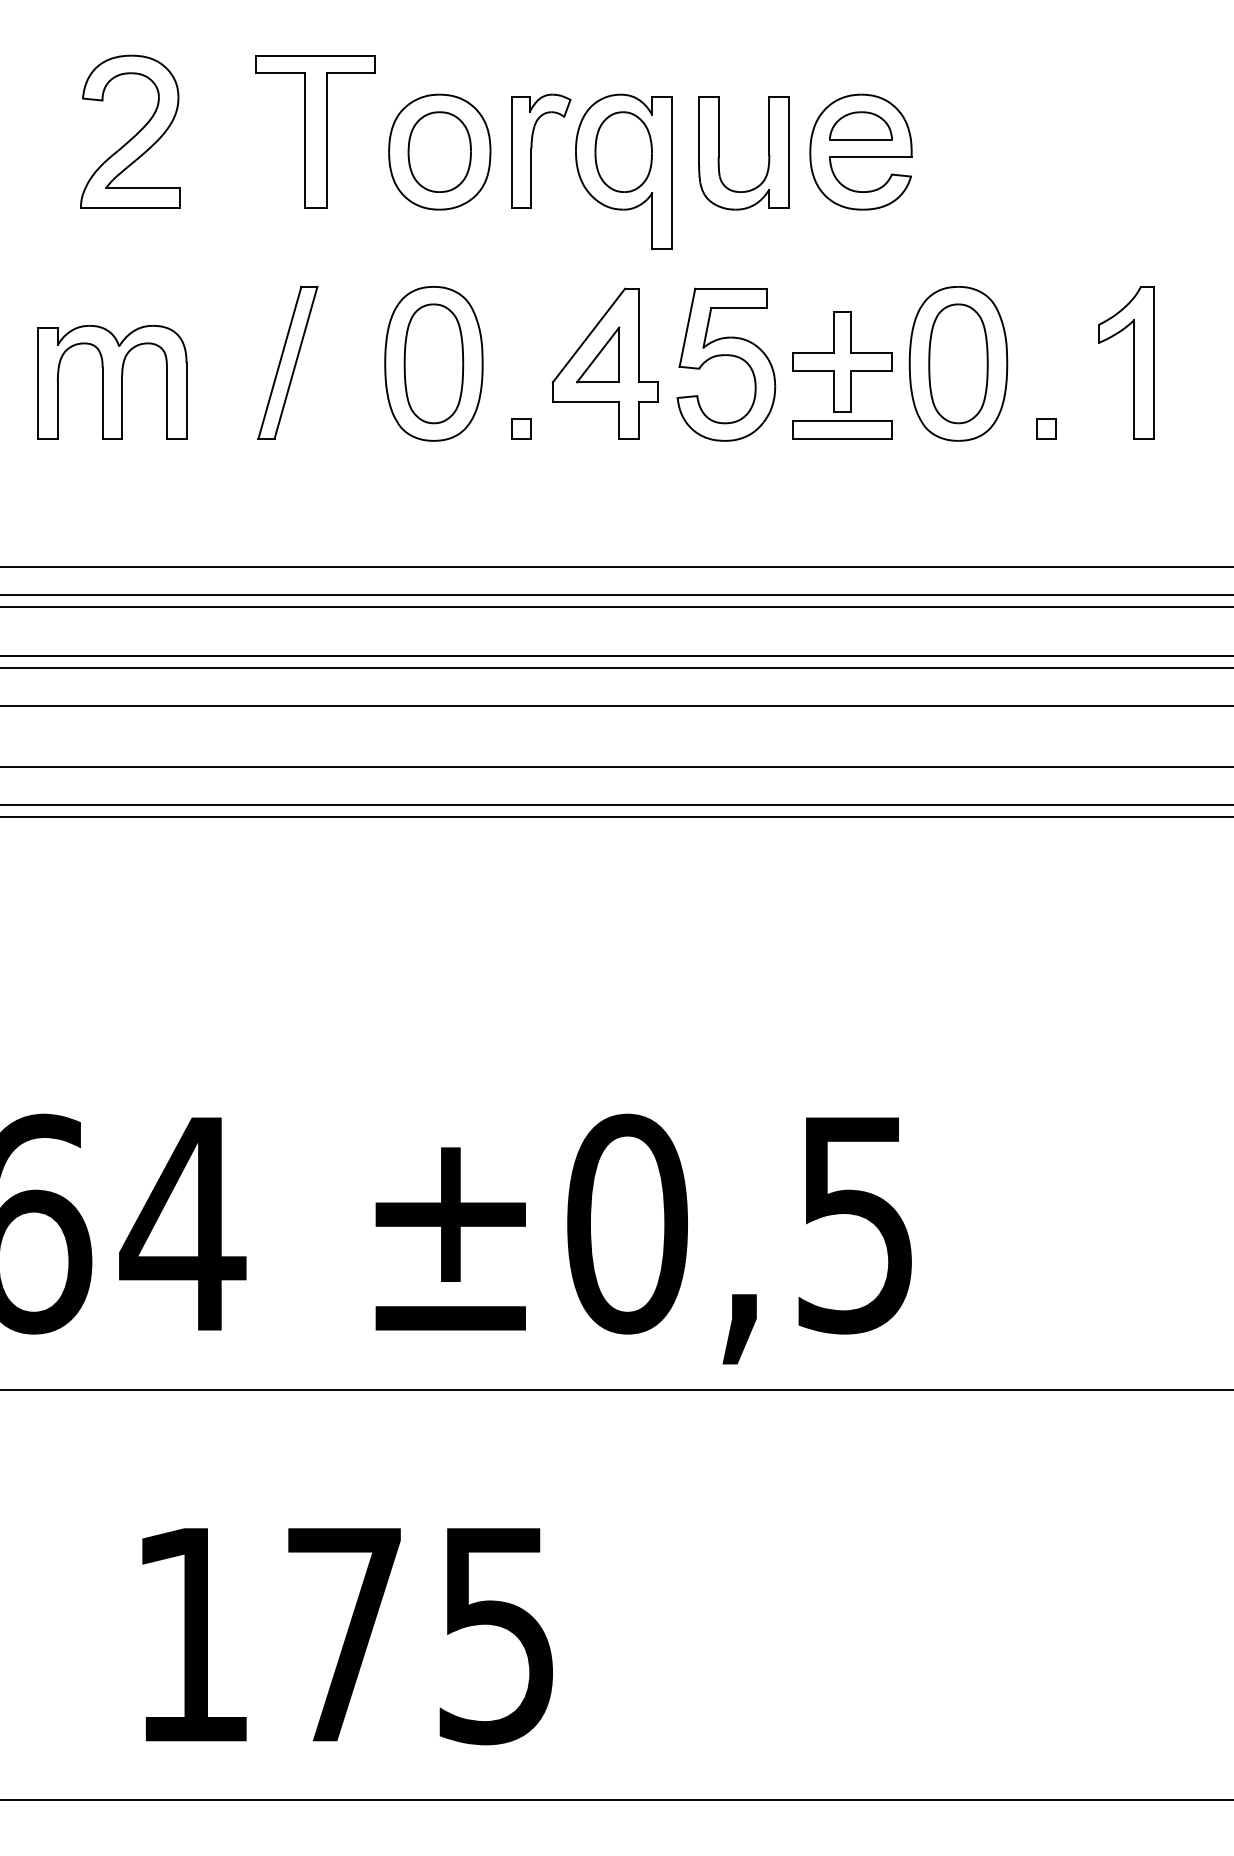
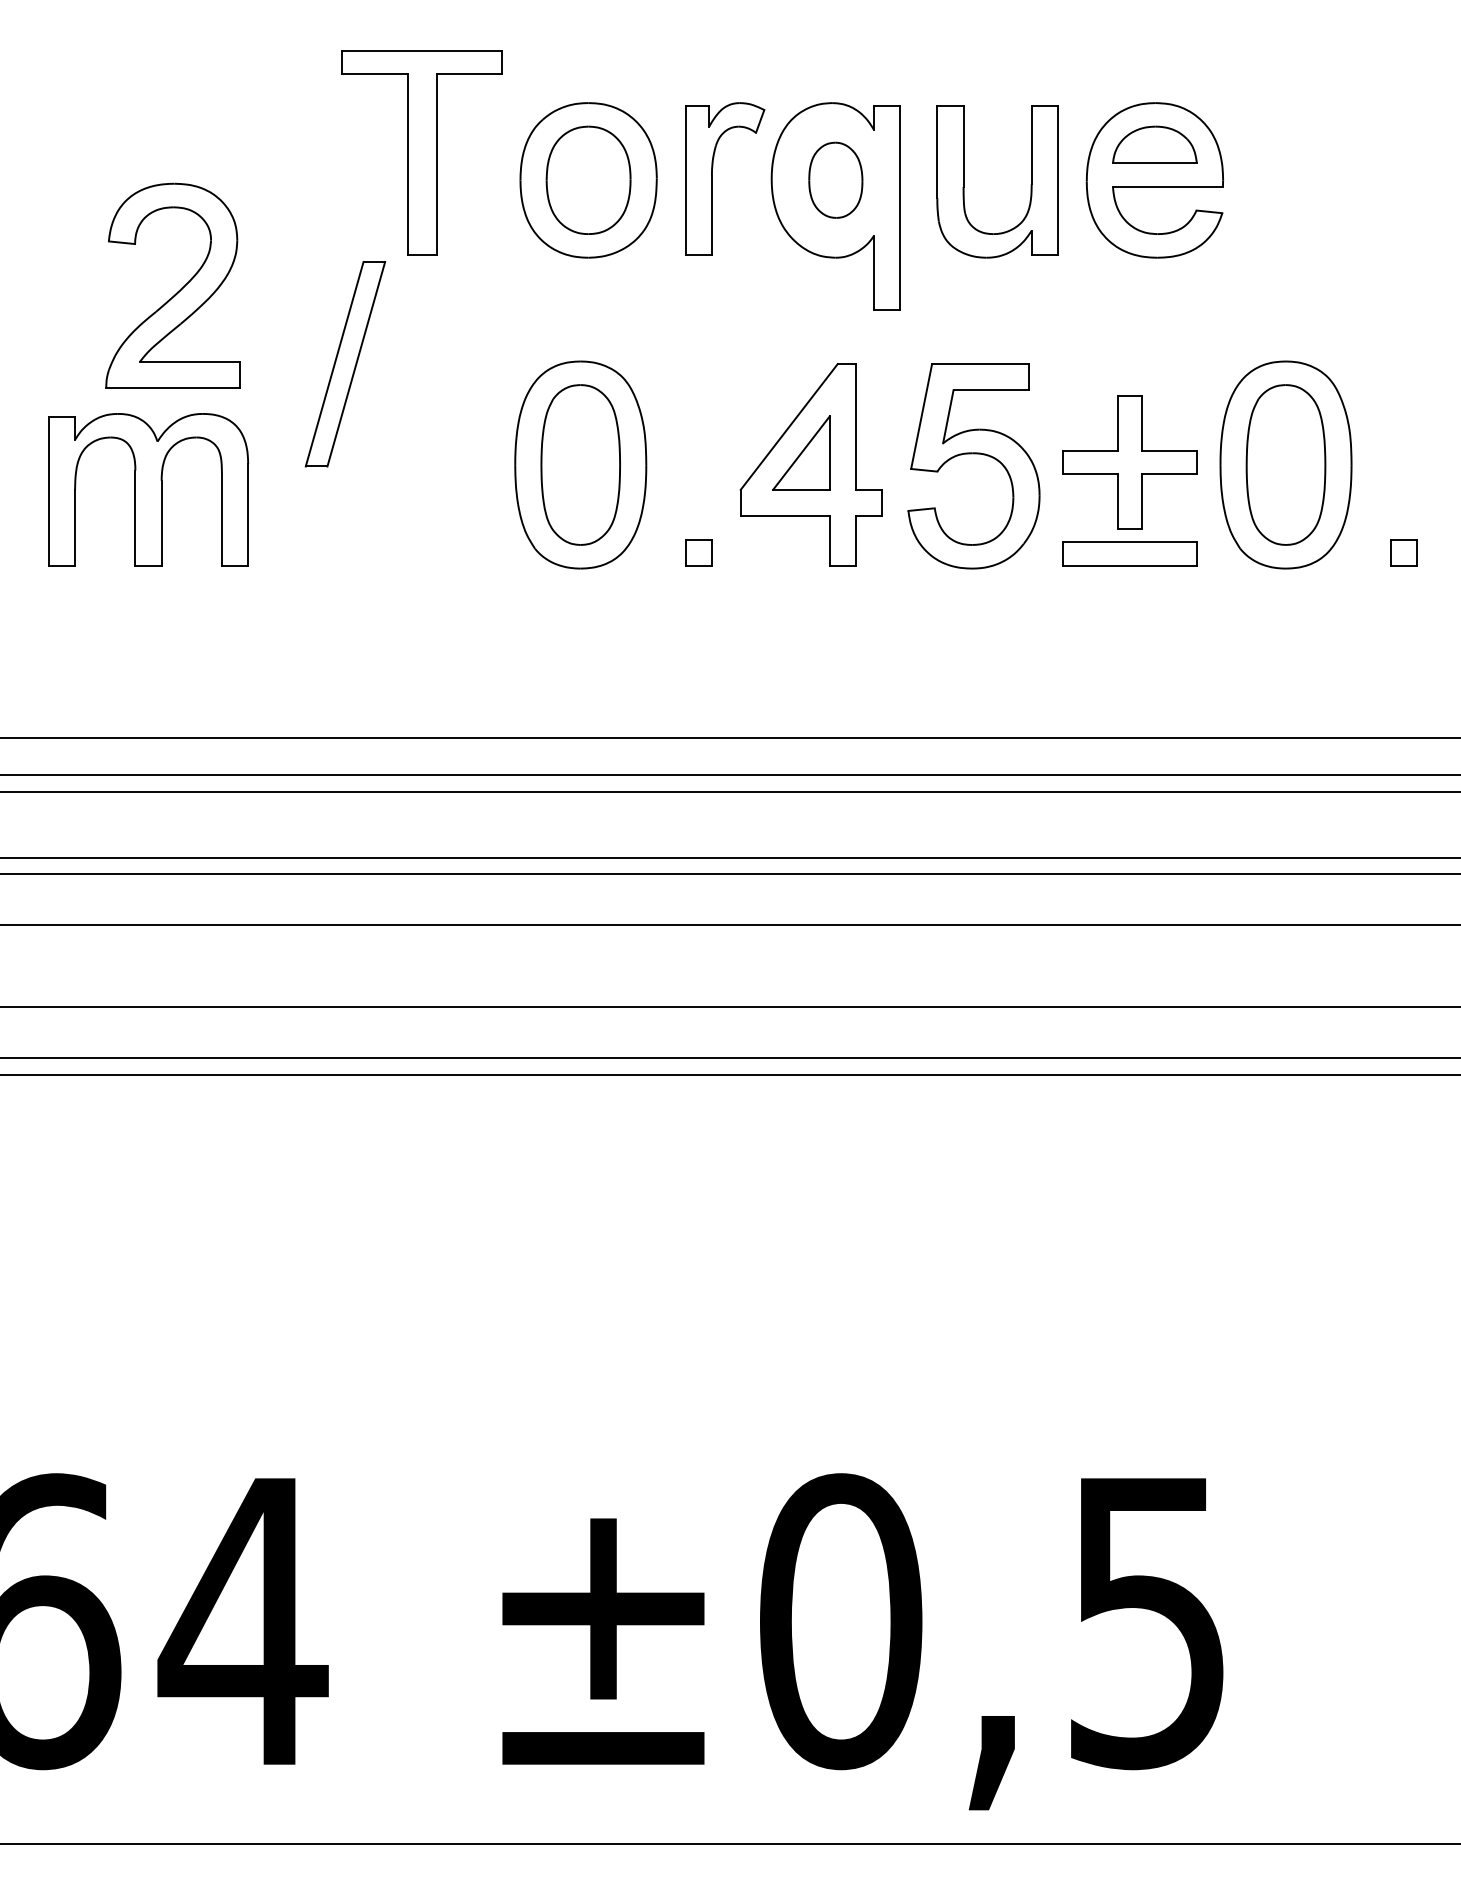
part: (130, 131) -> (172, 285), moved
part: (623, 151) -> (835, 179), size x0.7
part: (287, 362) -> (344, 363), moved

